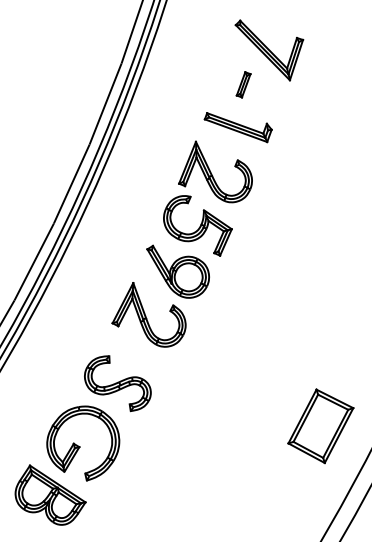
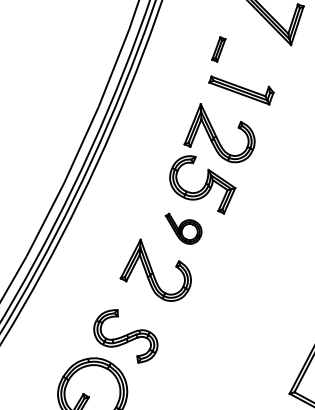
part: (243, 84) -> (218, 49), moved
part: (177, 271) -> (183, 228), size x0.6

